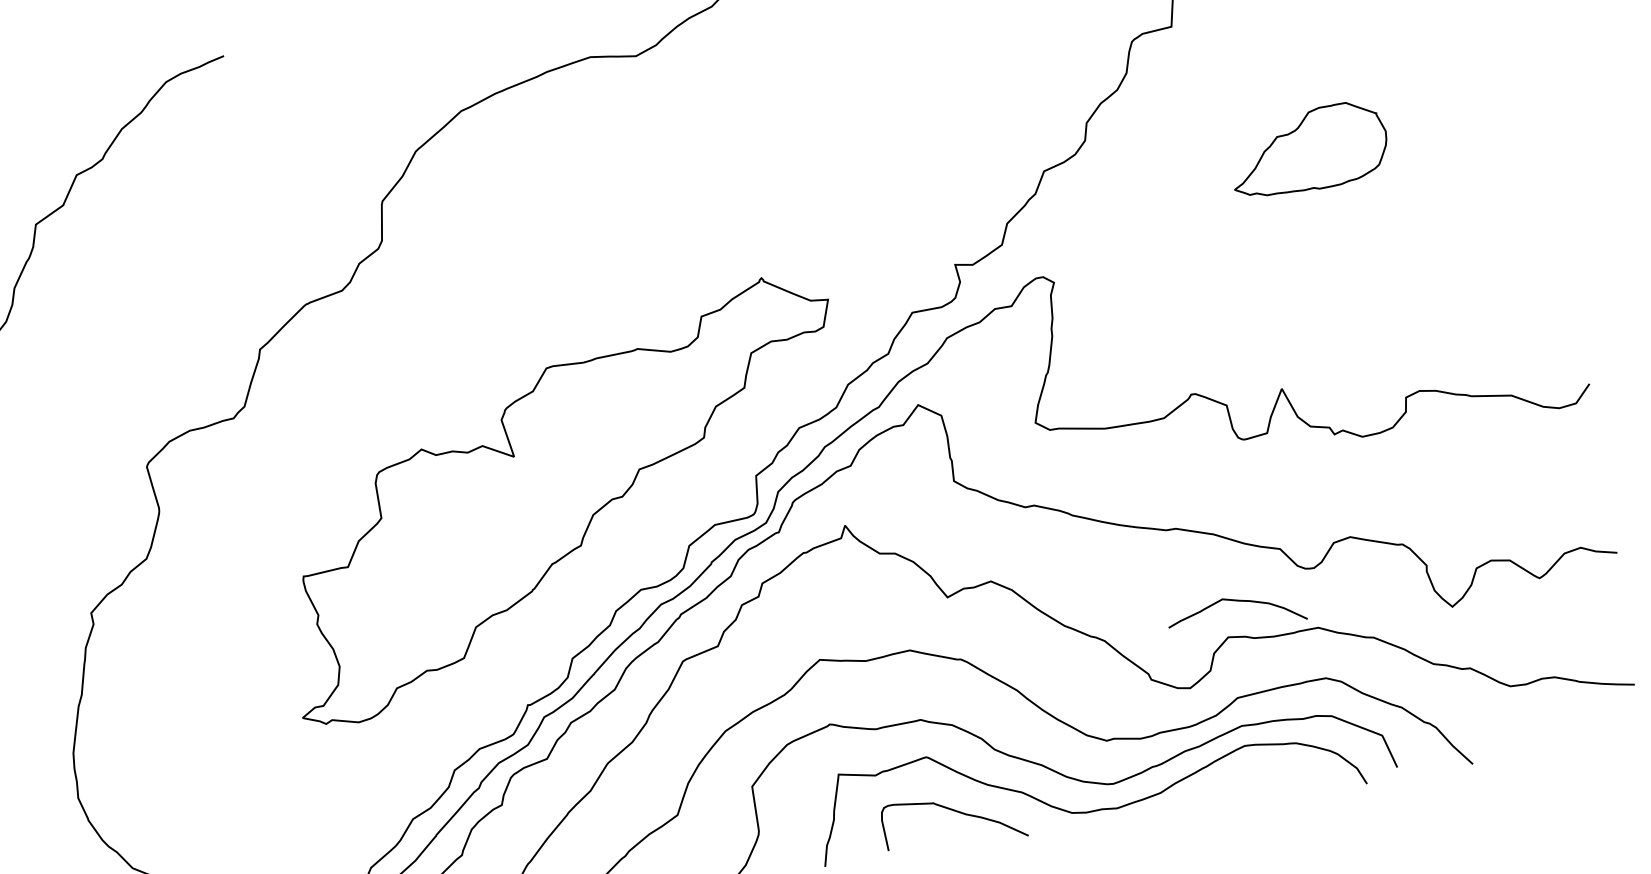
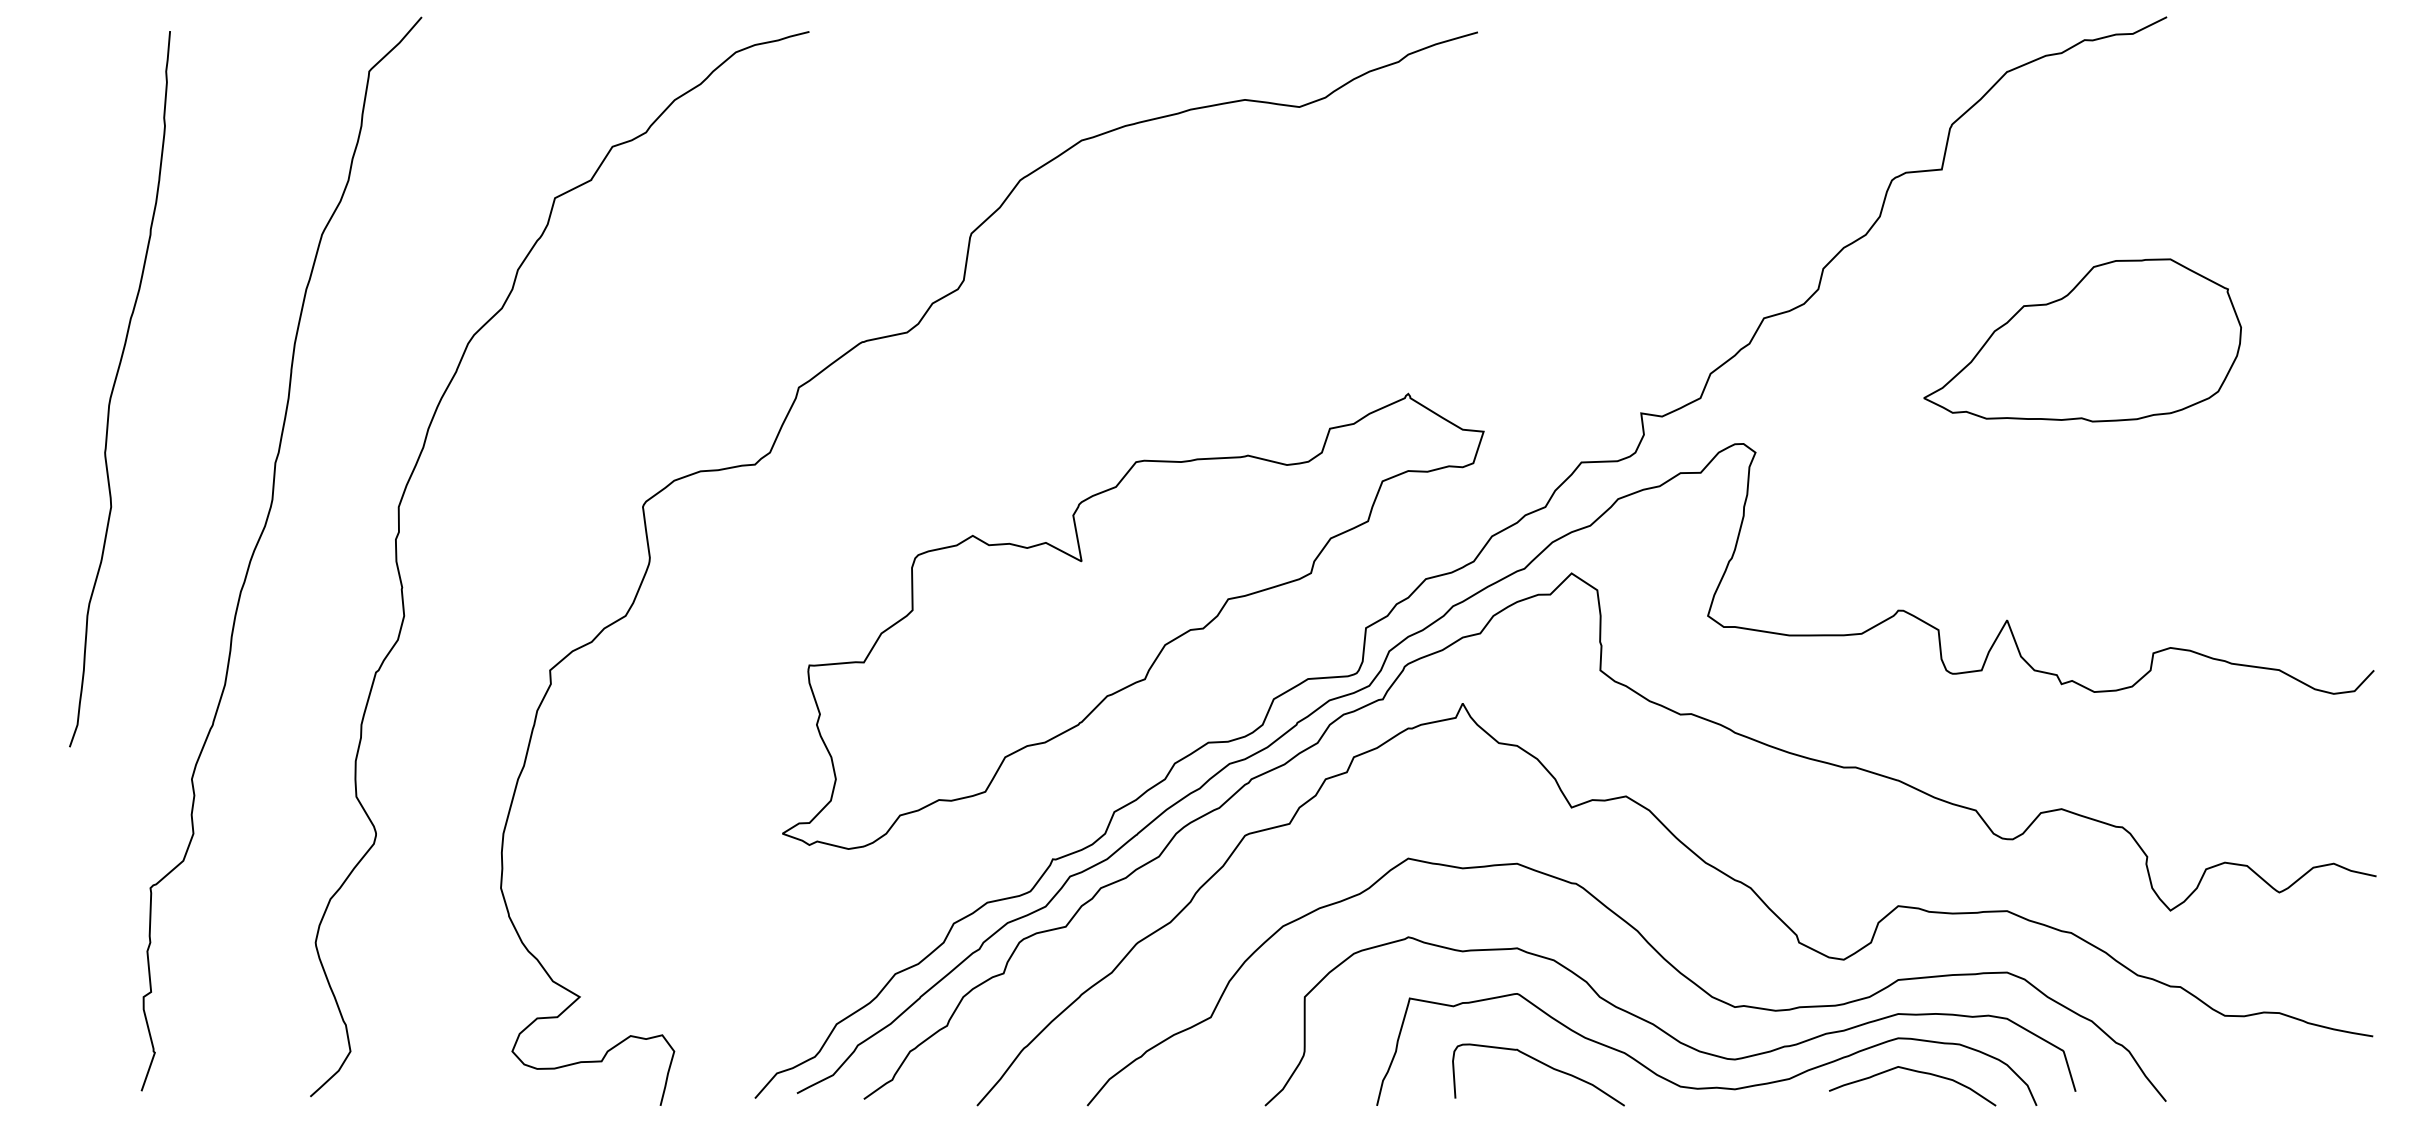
part: (1308, 149) -> (2082, 340), size x1.67
curve: (1238, 601) -> (1916, 1072), moved

